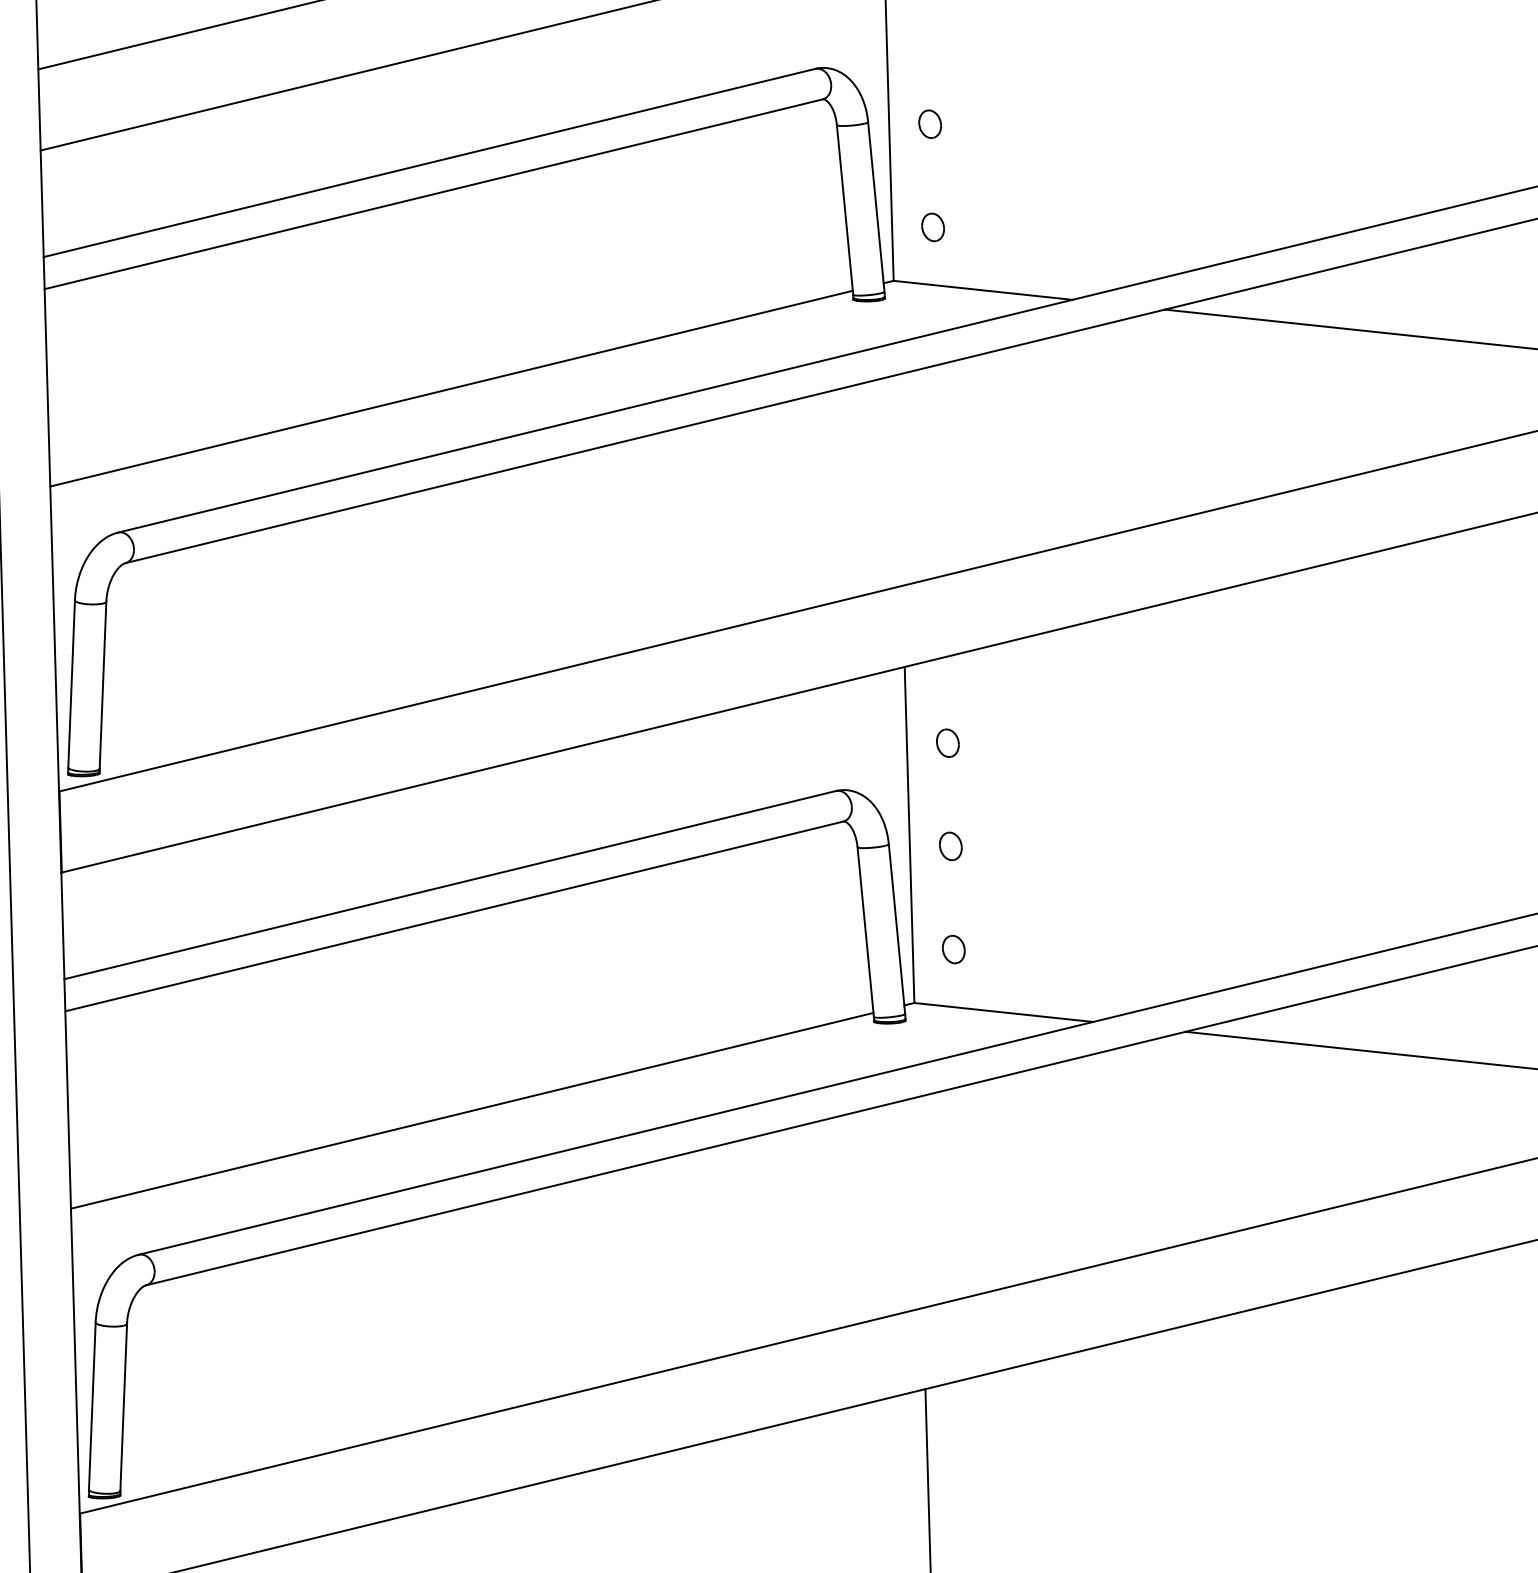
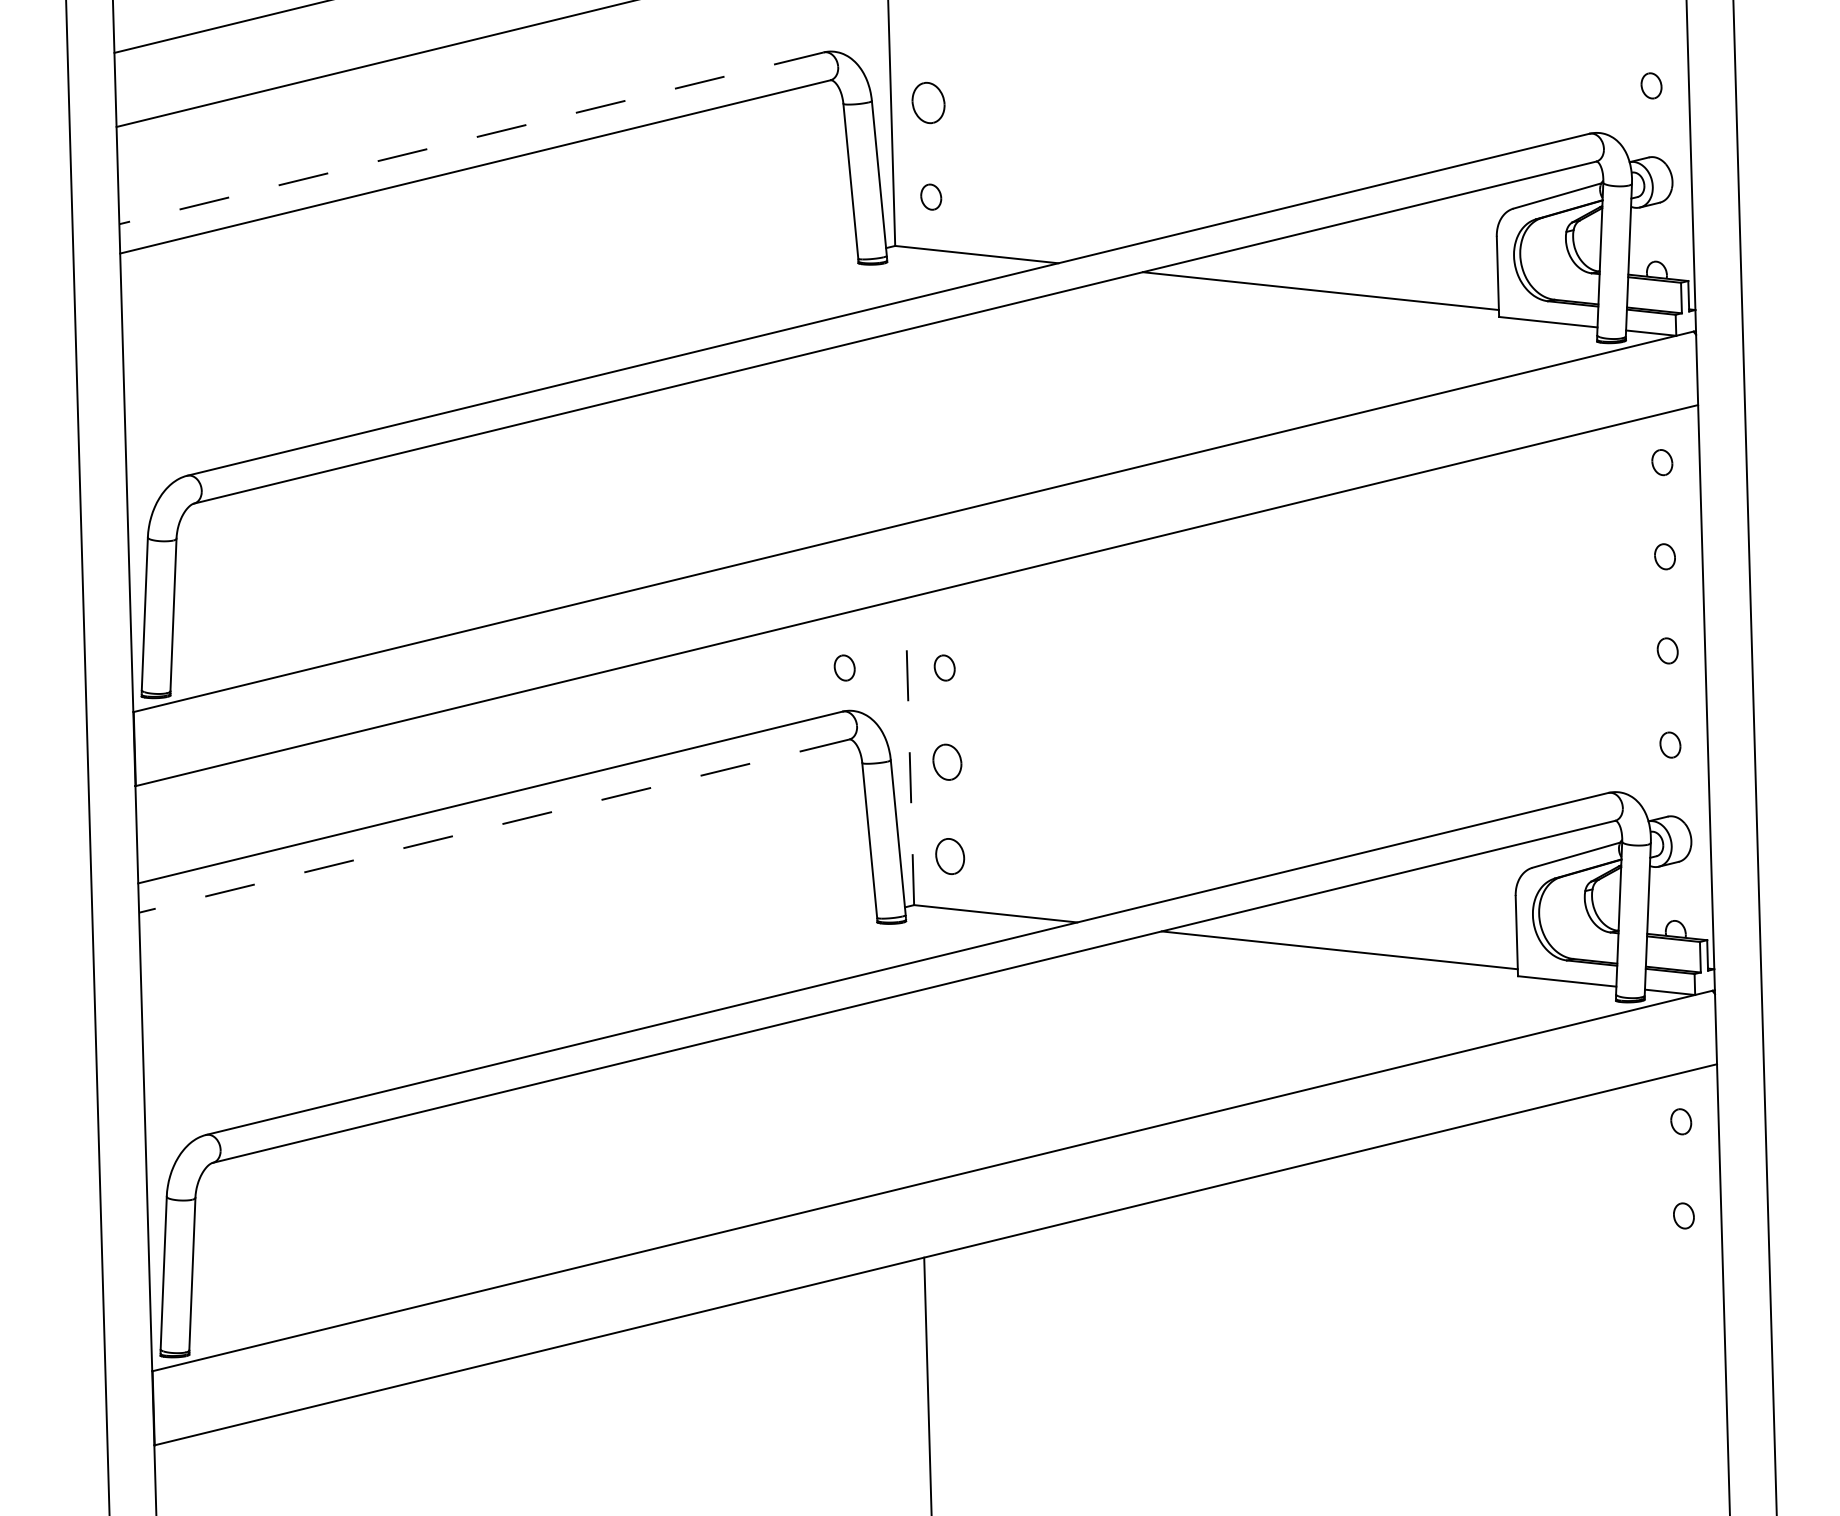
part: (930, 123) -> (928, 102), size x1.6
line: (428, 163) -> (470, 138), solid -> dashed
line: (451, 388) -> (491, 344), removed
part: (838, 742) -> (844, 667), added
line: (909, 834) -> (909, 751), solid -> dashed
part: (950, 845) -> (947, 761), size x1.4
line: (453, 916) -> (493, 826), solid -> dashed
part: (953, 948) -> (949, 855), size x1.4
line: (472, 1110) -> (510, 1003), removed

